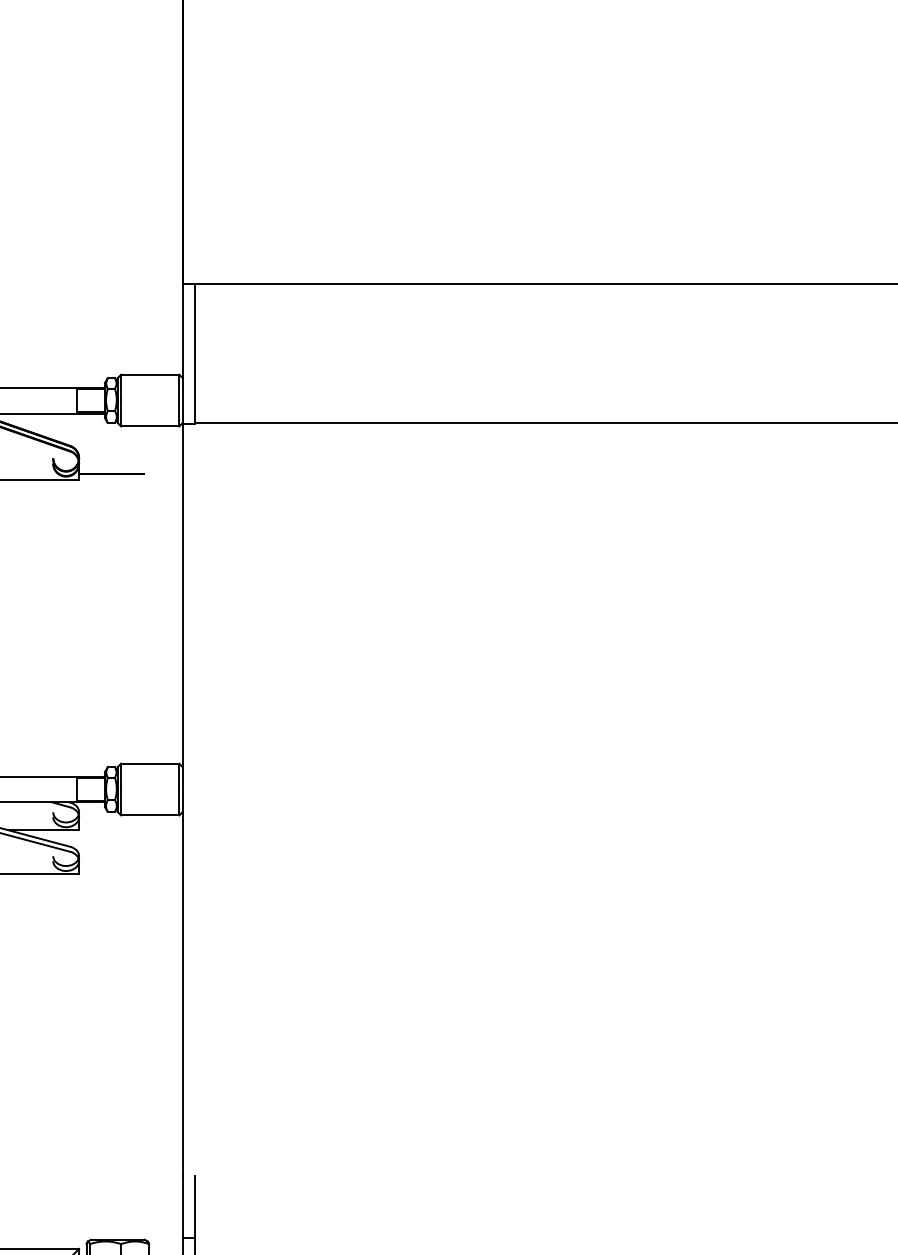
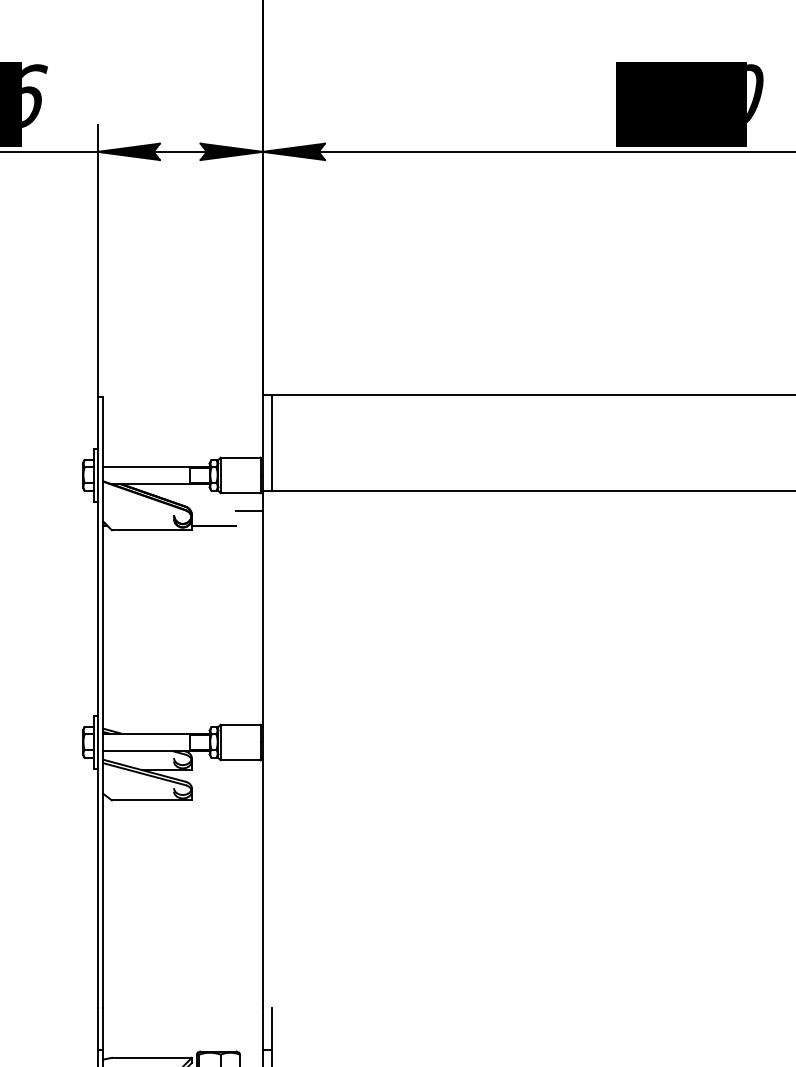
line: (163, 451) -> (249, 510), added

